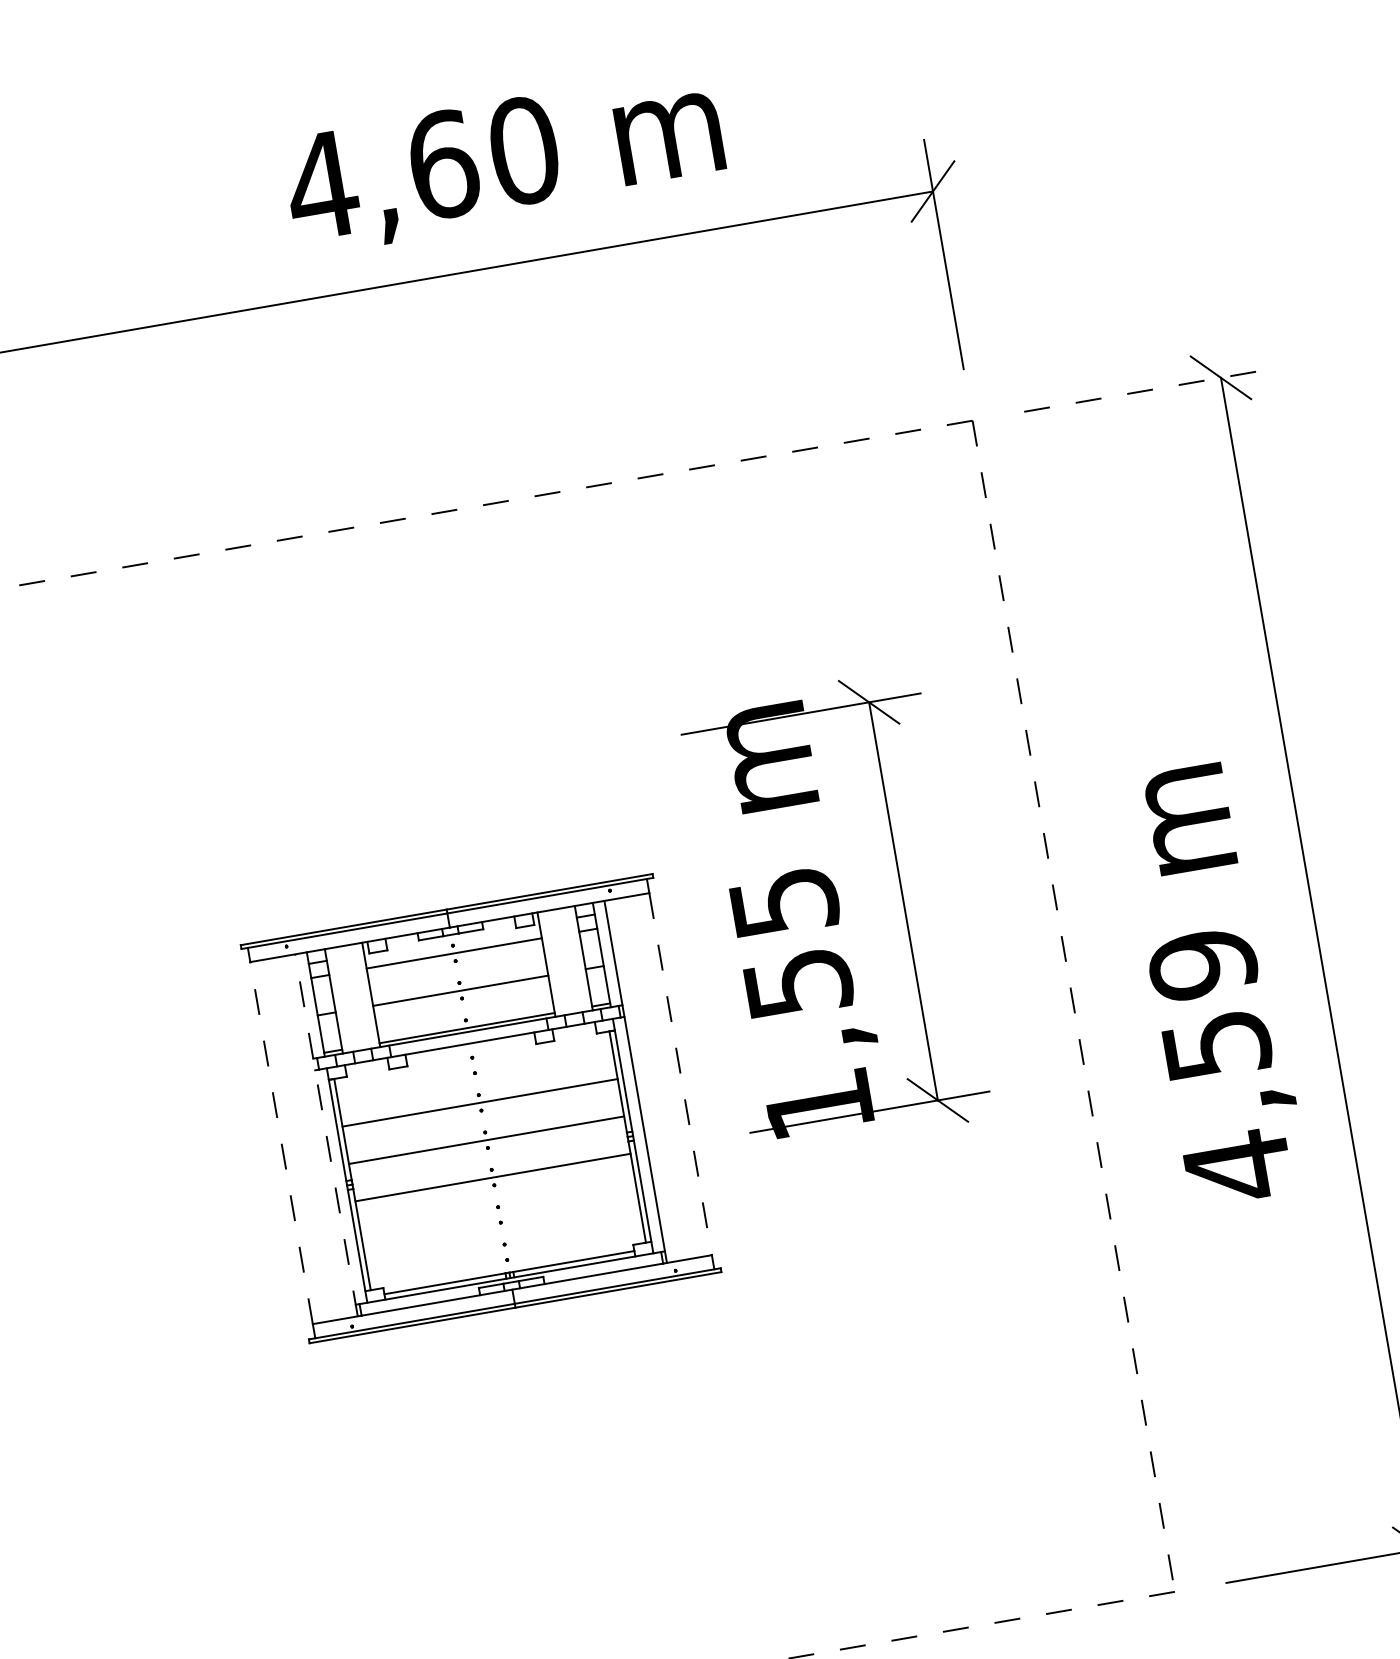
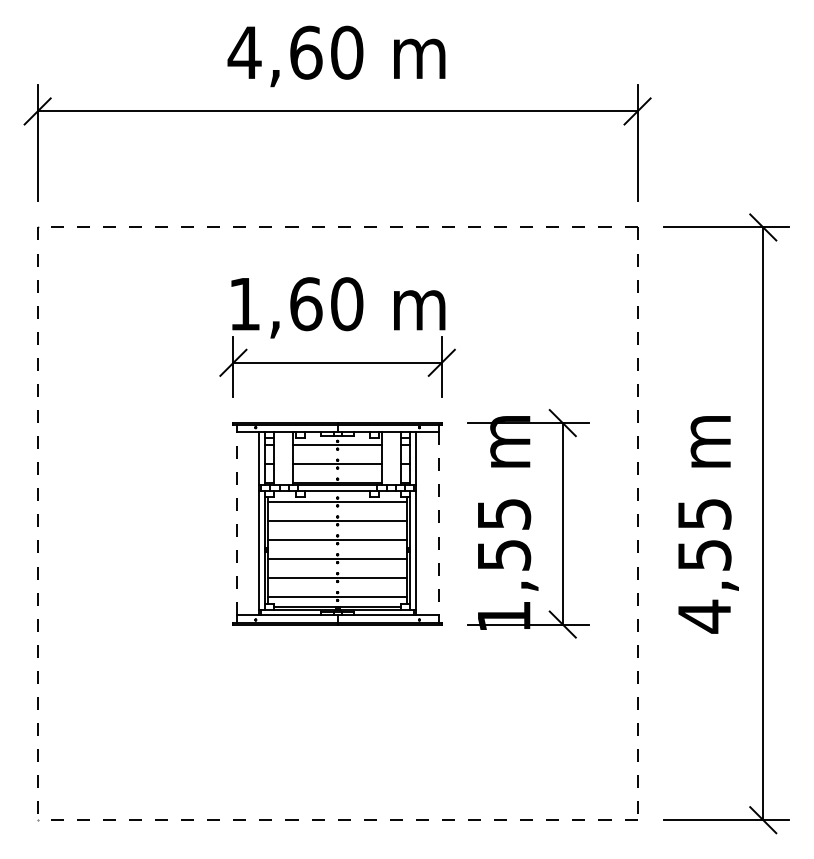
text: (504, 161) -> (336, 56), moved
line: (1148, 390) -> (726, 227), dashed -> solid
part: (422, 725) -> (341, 330), added
part: (835, 912) -> (528, 523), moved
text: (1202, 965) -> (704, 514), 4,59 -> 4,55
line: (473, 1064) -> (337, 501), added
line: (326, 1134) -> (259, 523), dashed -> solid
line: (499, 1214) -> (337, 577), added
line: (505, 1252) -> (337, 596), added

